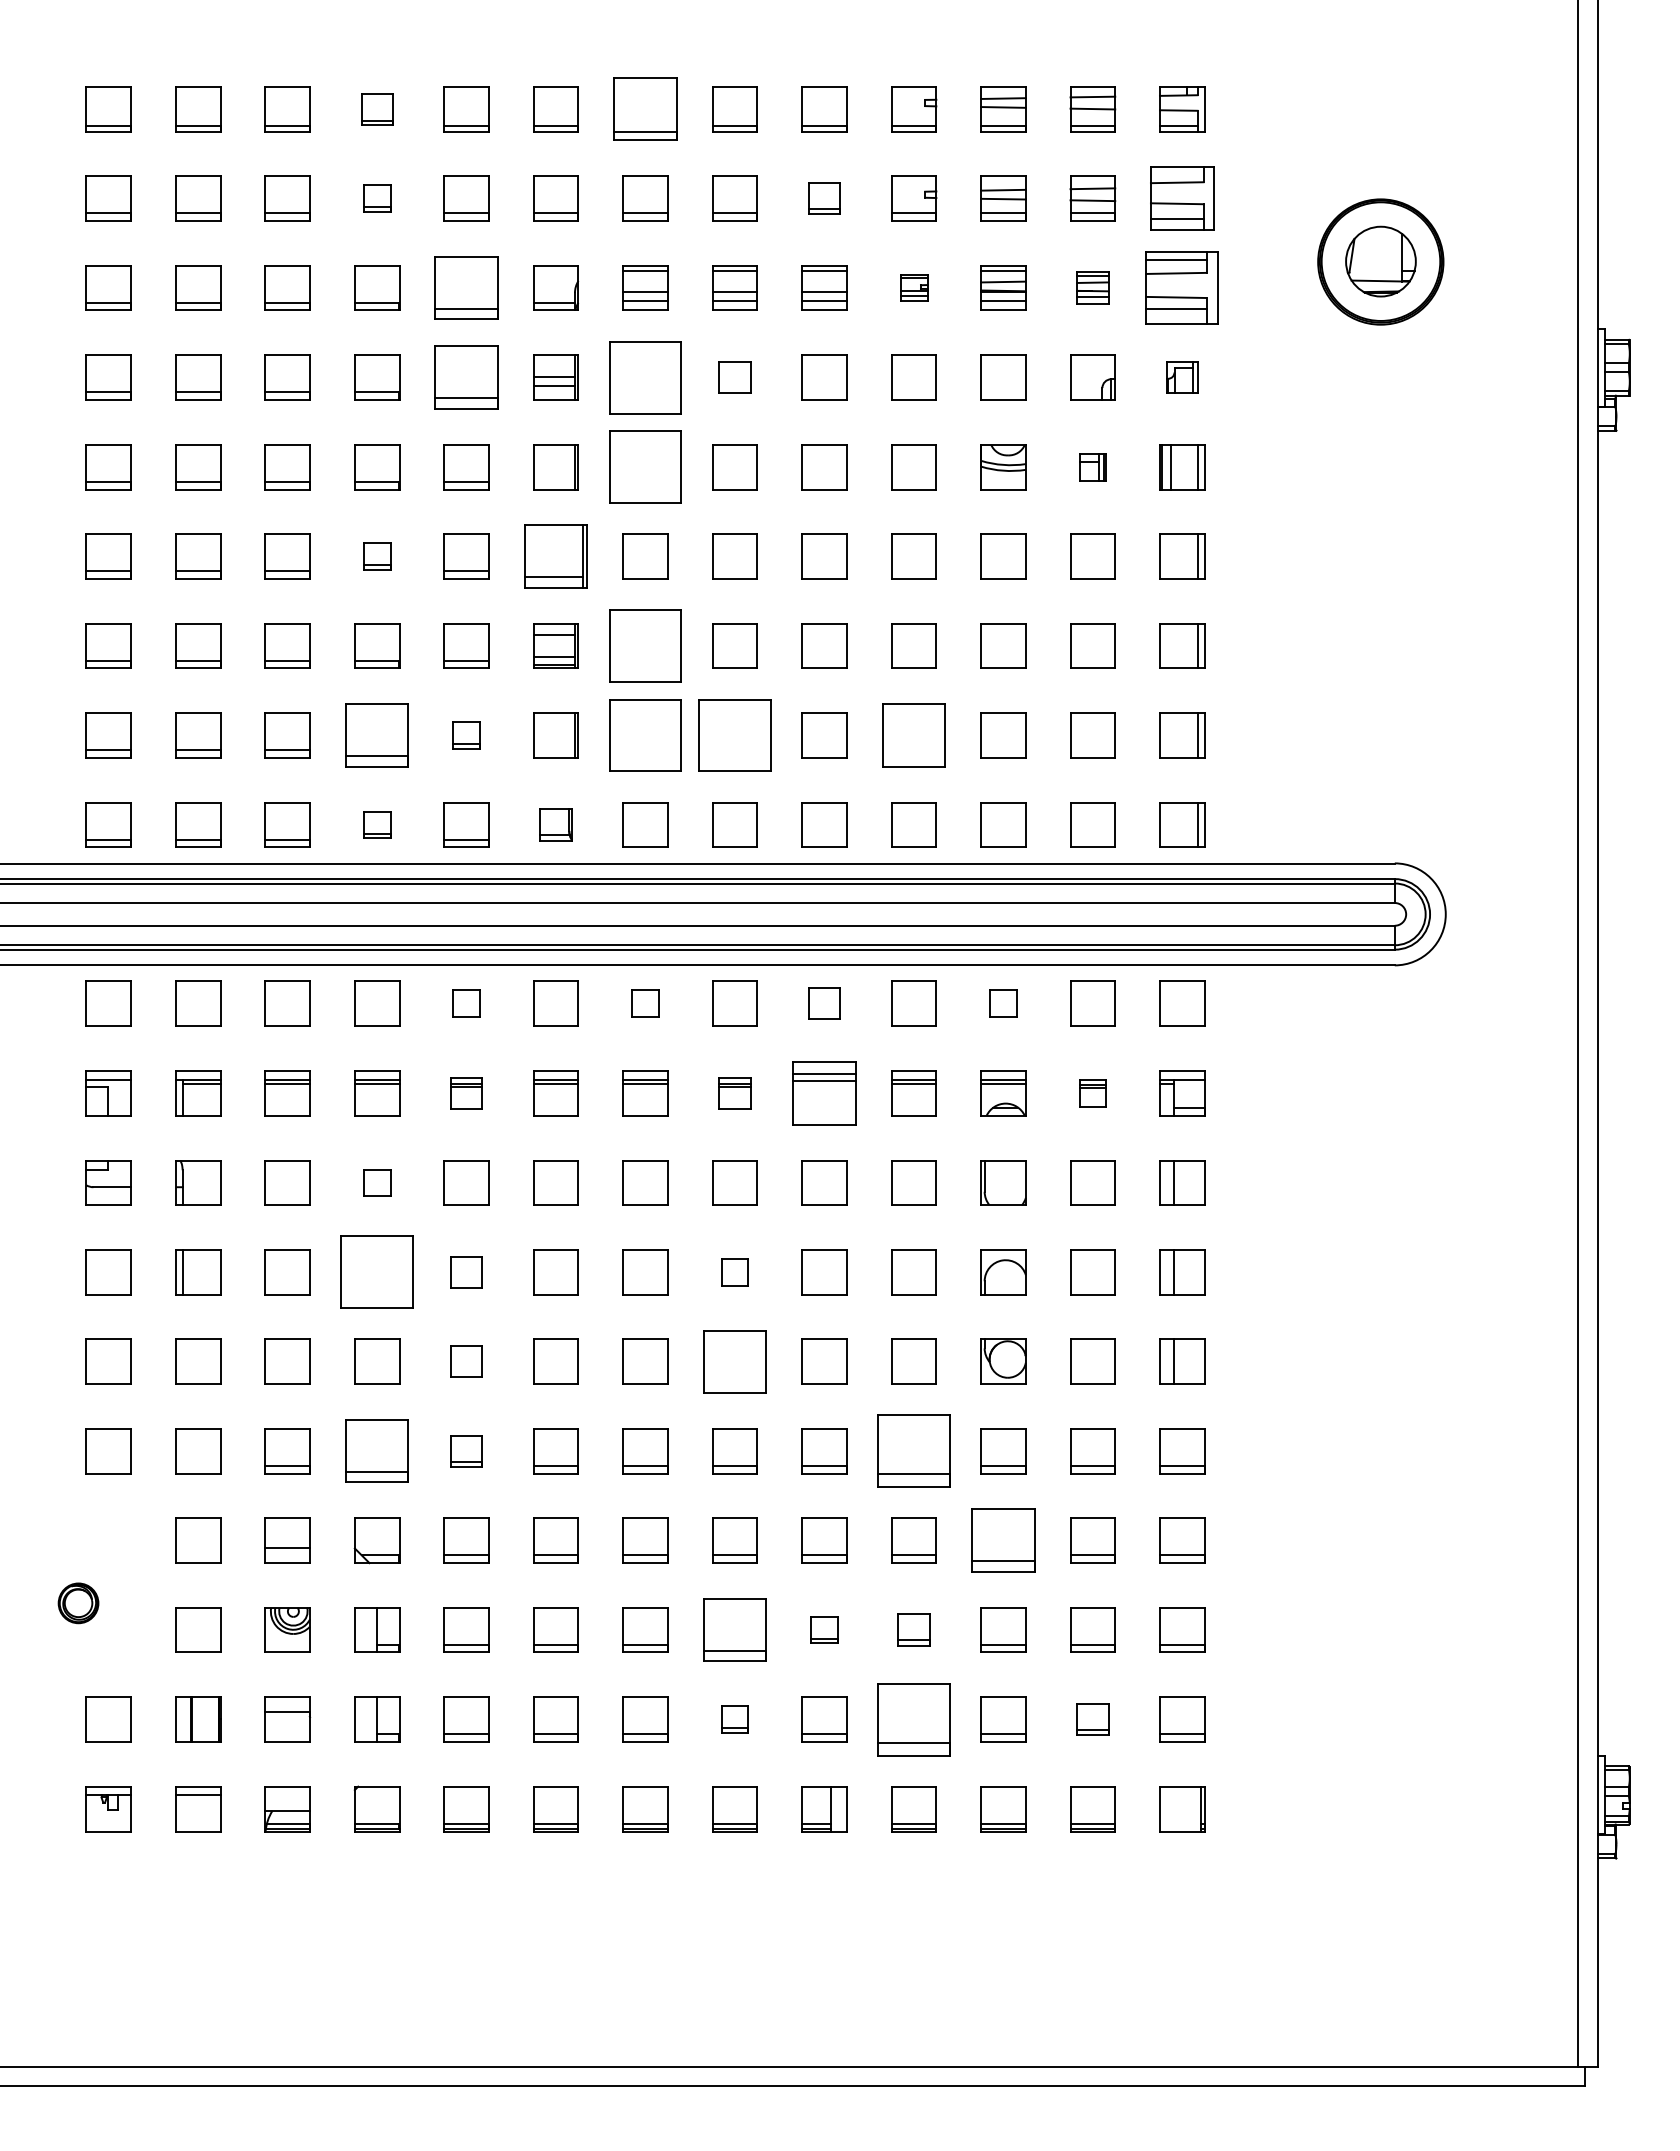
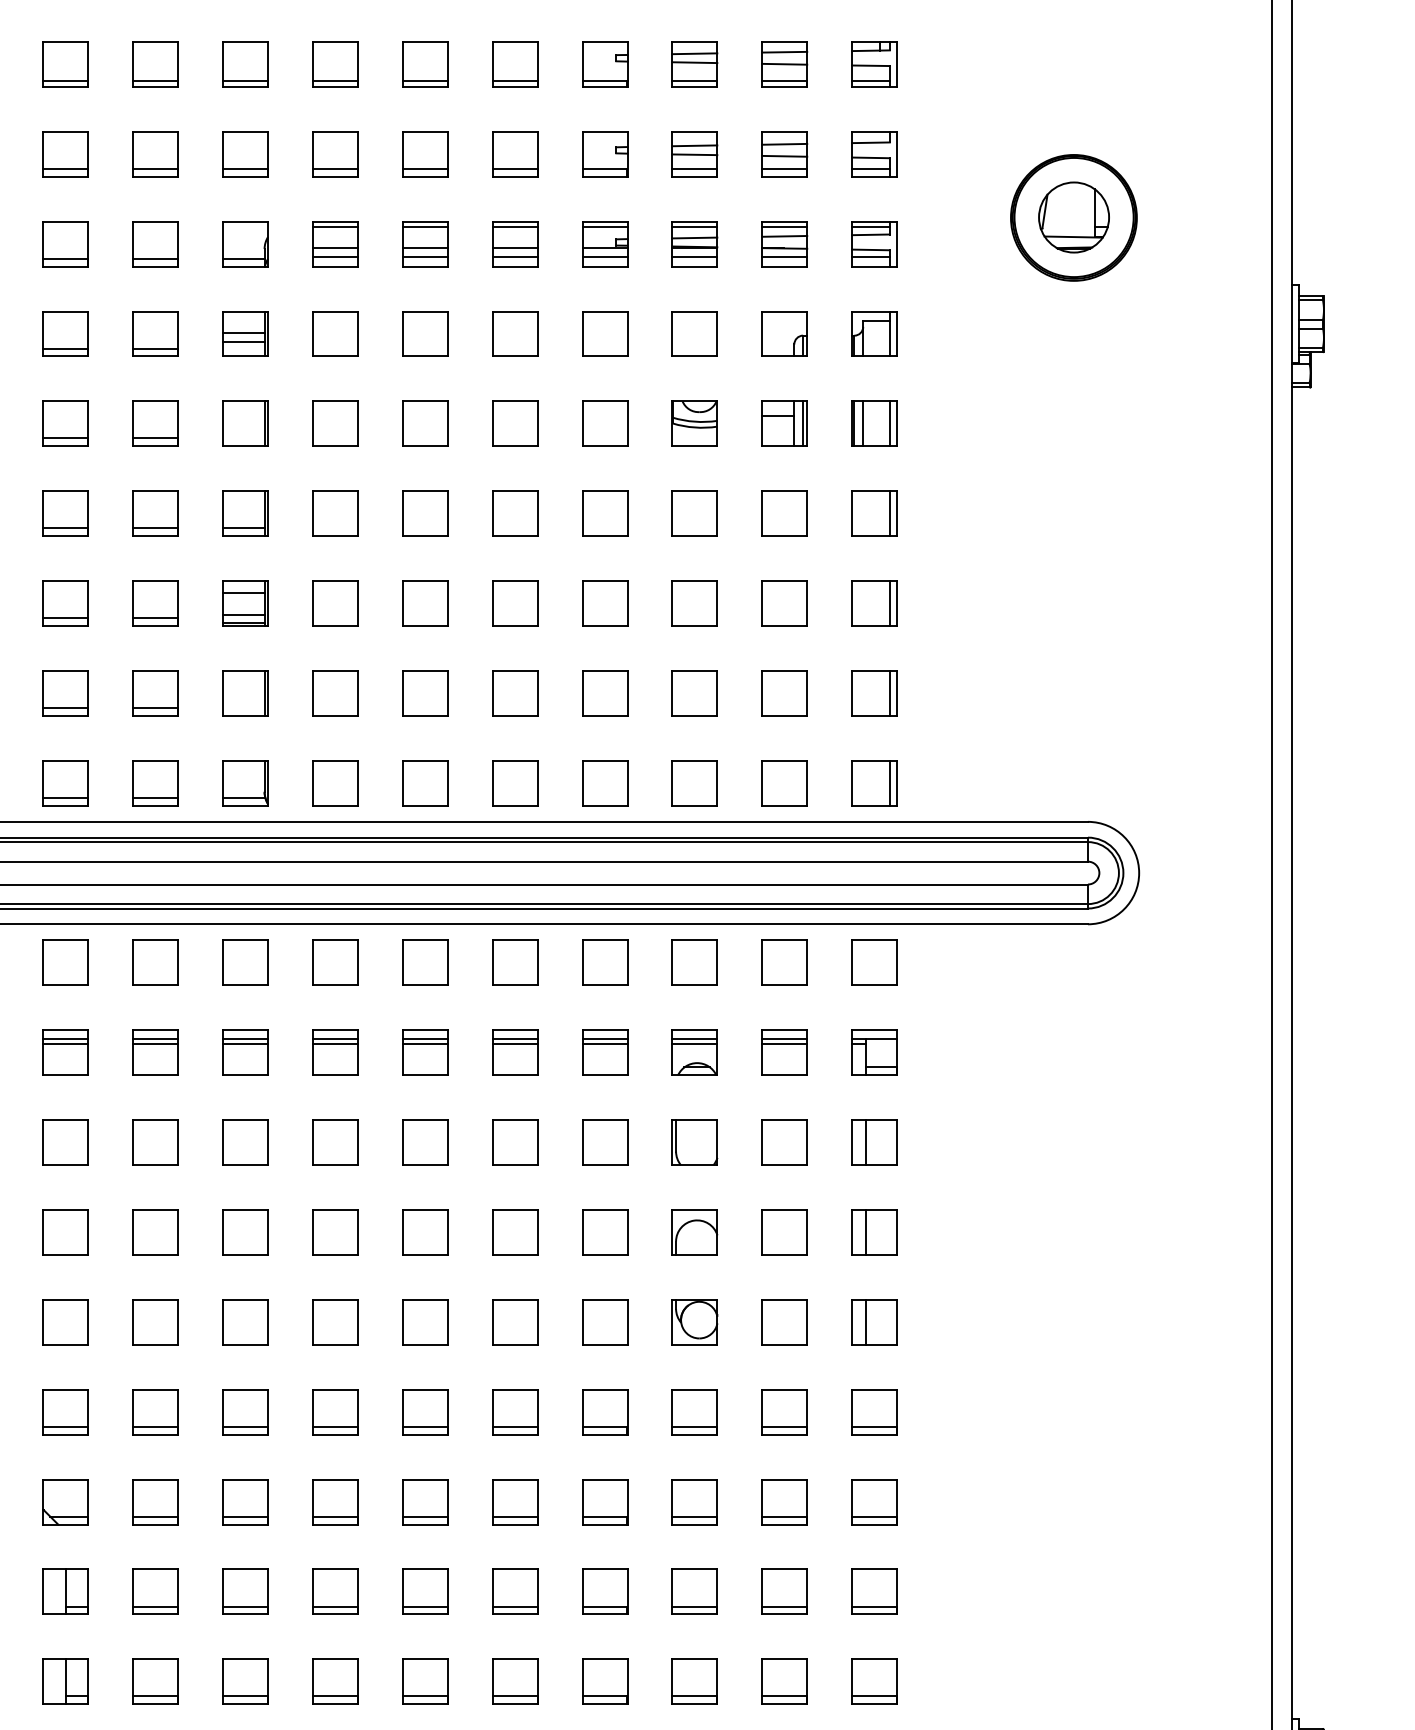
part: (377, 109) -> (66, 64), size x1.43
part: (645, 109) -> (335, 64), size x0.71
part: (377, 198) -> (66, 154), size x1.67
part: (824, 198) -> (515, 154), size x1.43
part: (1182, 198) -> (874, 154), size x0.71
part: (466, 287) -> (155, 243), size x0.71
part: (914, 287) -> (605, 243), size x1.67
part: (1092, 287) -> (784, 243), size x1.43
part: (1182, 287) -> (874, 243), size x0.62
part: (466, 377) -> (155, 333), size x0.71
part: (645, 377) -> (335, 333), size x0.62
part: (734, 377) -> (424, 333), size x1.43
part: (1182, 377) -> (874, 333), size x1.43
part: (645, 467) -> (335, 424), size x0.62
part: (1092, 467) -> (784, 424), size x1.67
part: (377, 556) -> (66, 513), size x1.67
part: (555, 556) -> (245, 513), size x0.71
part: (645, 645) -> (335, 603), size x0.62
part: (377, 735) -> (66, 693), size x0.71
part: (466, 735) -> (155, 693), size x1.67
part: (645, 735) -> (335, 693), size x0.62
part: (734, 735) -> (424, 693), size x0.62
part: (913, 735) -> (604, 693), size x0.71
part: (377, 824) -> (66, 782), size x1.67
part: (555, 824) -> (245, 782), size x1.43
part: (466, 1003) -> (155, 962), size x1.67
part: (645, 1003) -> (335, 962), size x1.67
part: (824, 1003) -> (515, 962), size x1.43
part: (1003, 1003) -> (694, 962), size x1.67
part: (466, 1093) -> (155, 1052), size x1.43
part: (734, 1093) -> (424, 1052), size x1.43
part: (824, 1093) -> (515, 1052), size x0.71
part: (1092, 1093) -> (784, 1052), size x1.67
part: (377, 1182) -> (66, 1142), size x1.67
part: (377, 1272) -> (66, 1232), size x0.62
part: (466, 1272) -> (155, 1232), size x1.43
part: (734, 1272) -> (424, 1232), size x1.67
part: (466, 1361) -> (155, 1322), size x1.43
part: (734, 1361) -> (424, 1322), size x0.71
part: (377, 1451) -> (66, 1412), size x0.71
part: (466, 1451) -> (155, 1412), size x1.43
part: (913, 1451) -> (604, 1412), size x0.62
part: (1003, 1540) -> (694, 1501), size x0.71
part: (734, 1629) -> (424, 1591), size x0.71
part: (824, 1629) -> (515, 1591), size x1.67
part: (913, 1629) -> (604, 1591), size x1.43
part: (734, 1719) -> (424, 1681), size x1.67
part: (913, 1719) -> (604, 1681), size x0.62
part: (1092, 1719) -> (784, 1681), size x1.43

